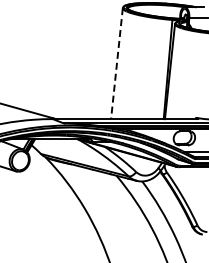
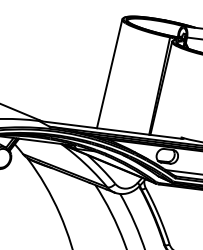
line: (116, 63) -> (109, 73), dashed -> solid

